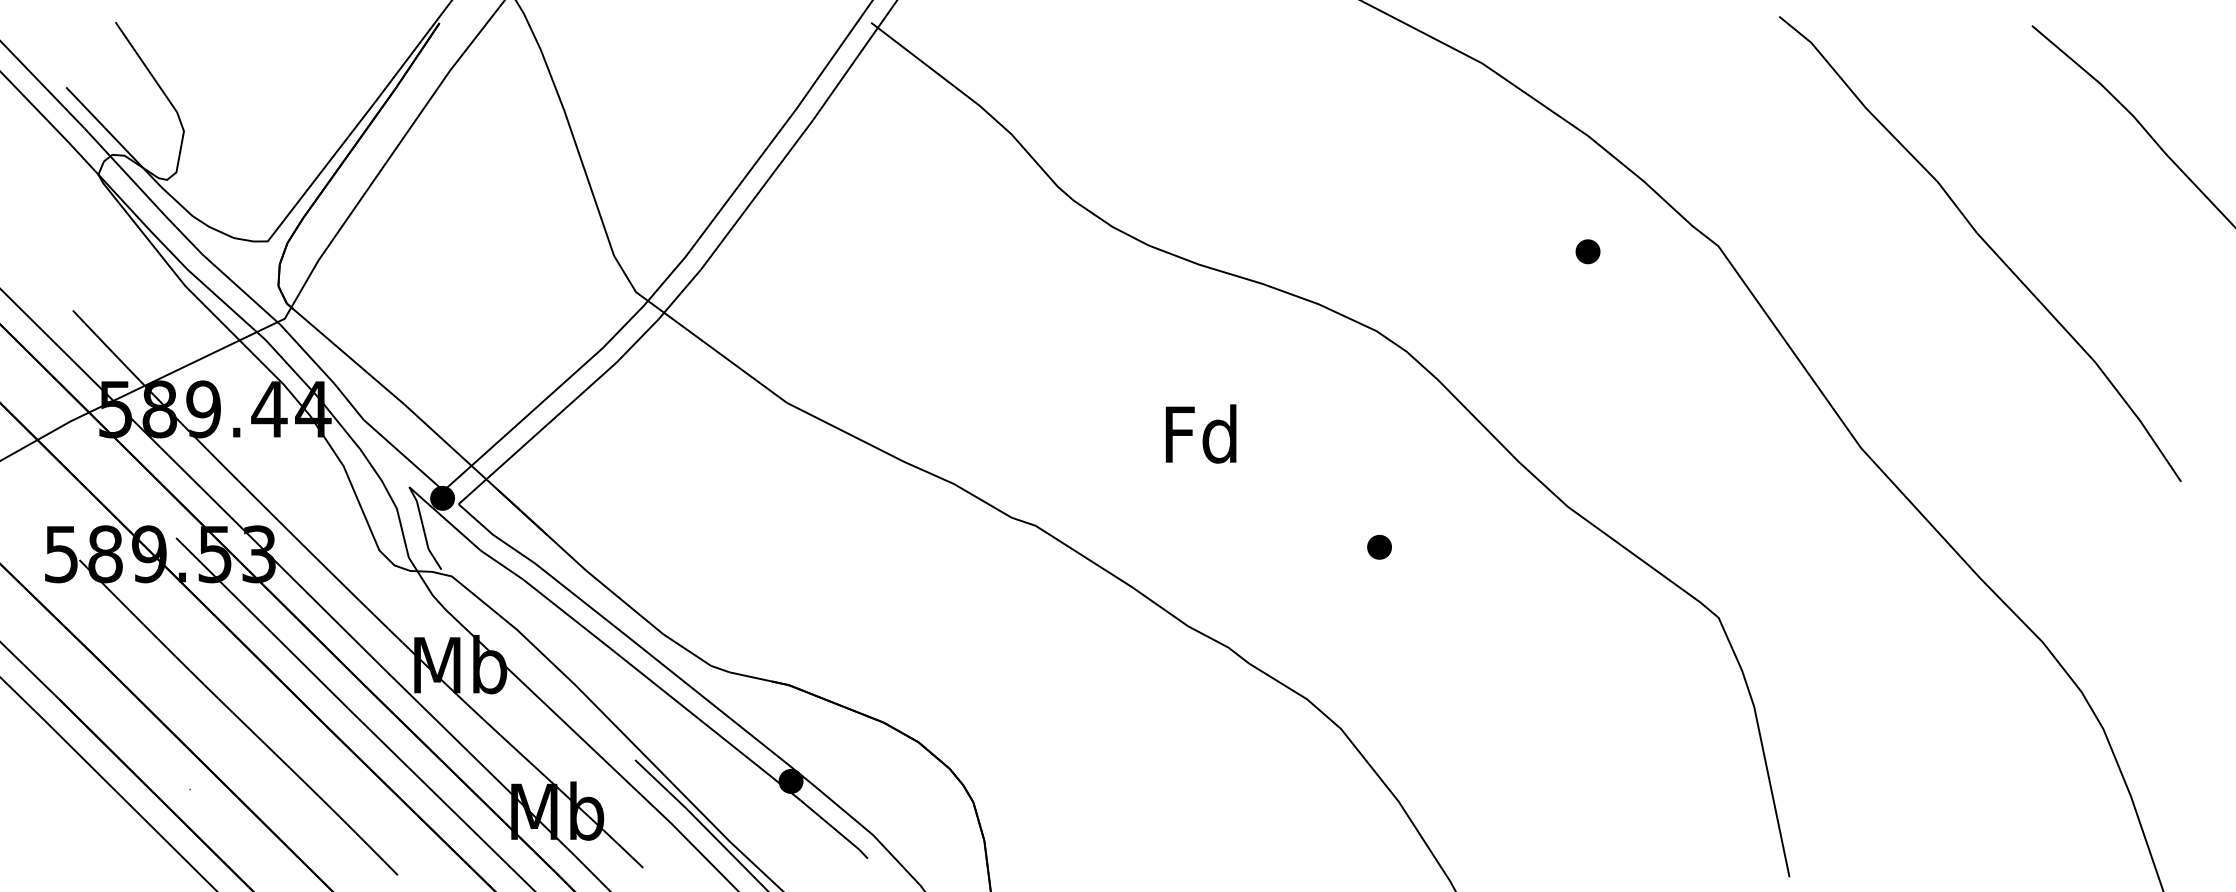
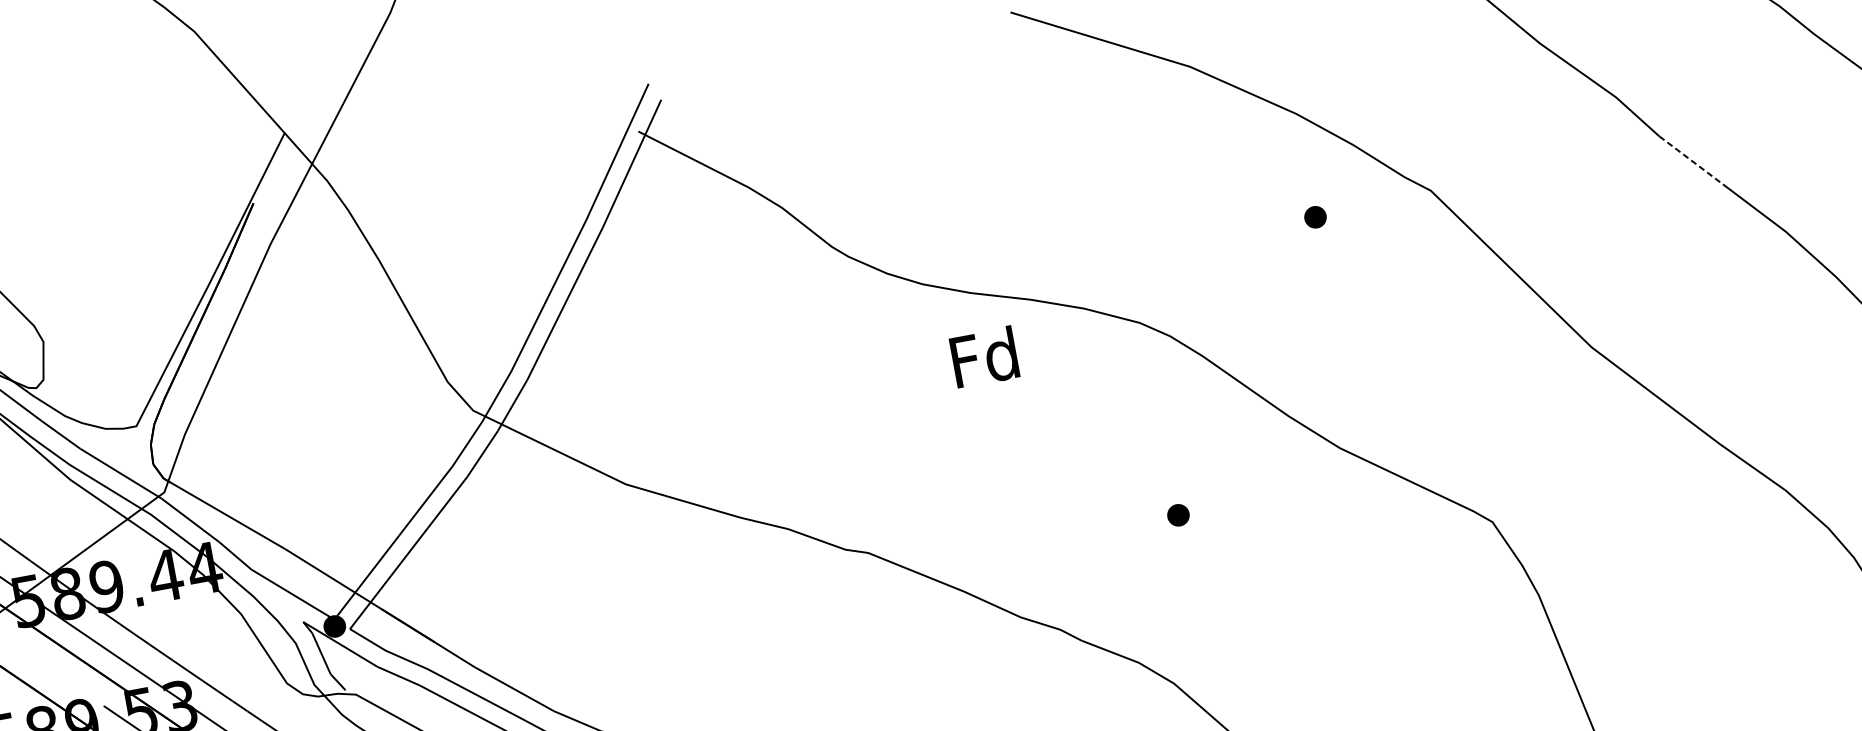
line: (2006, 265) -> (1690, 160), solid -> dashed
text: (1200, 433) -> (983, 356), moved

